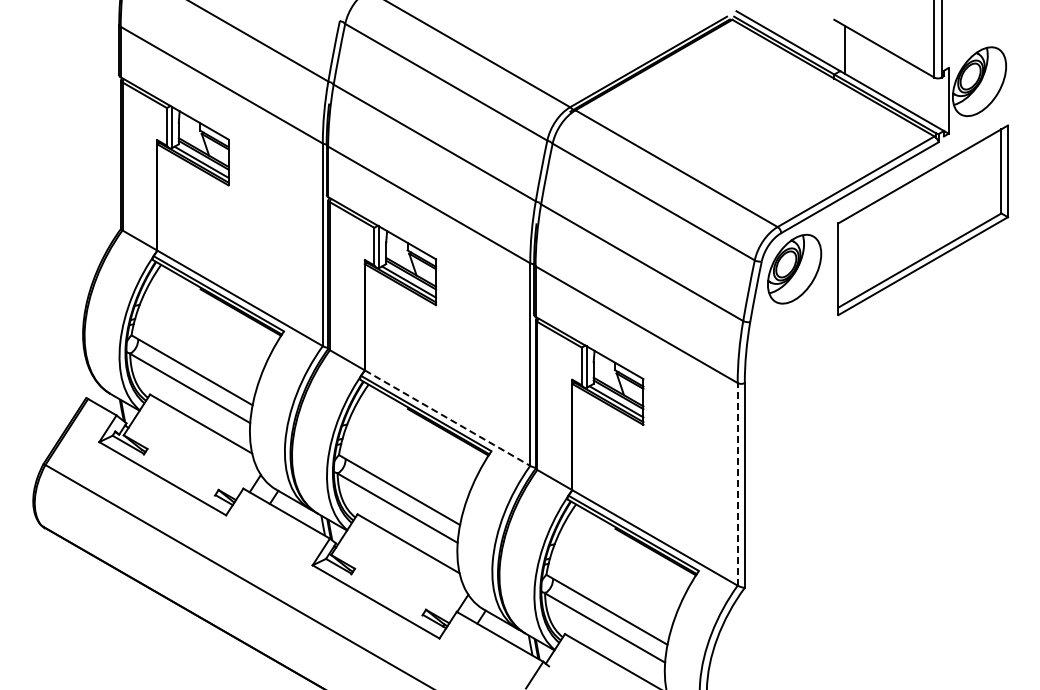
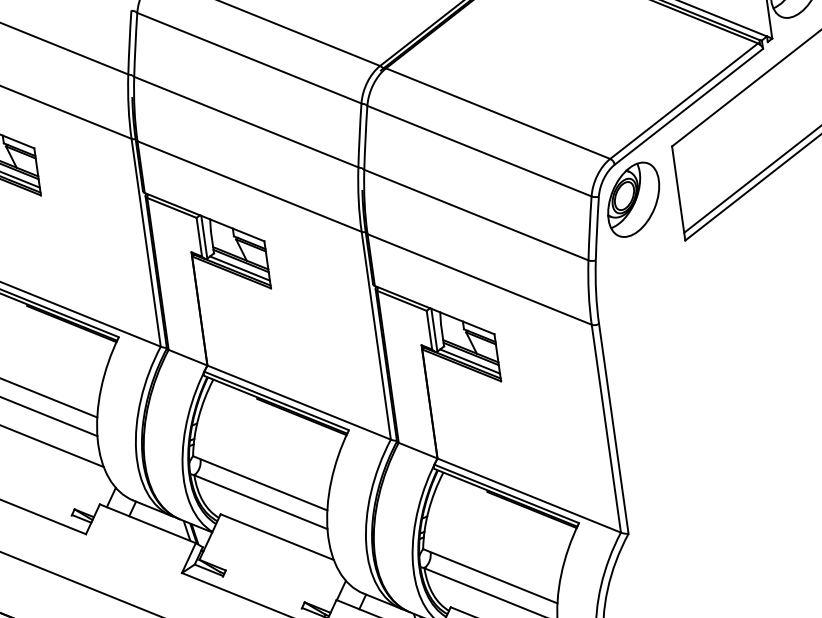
line: (448, 418) -> (300, 402), dashed -> solid
line: (737, 483) -> (606, 427), dashed -> solid

